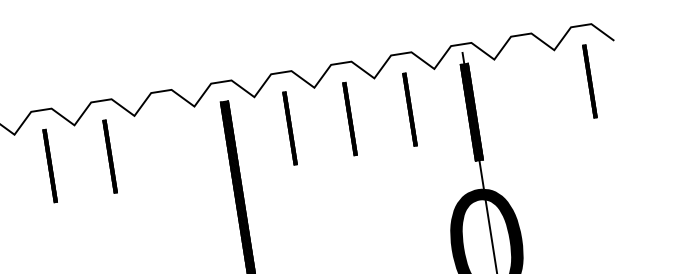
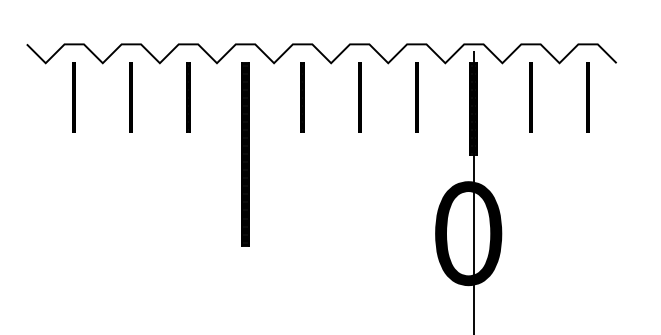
line: (529, 90) -> (530, 97), added
line: (170, 147) -> (188, 97), added

